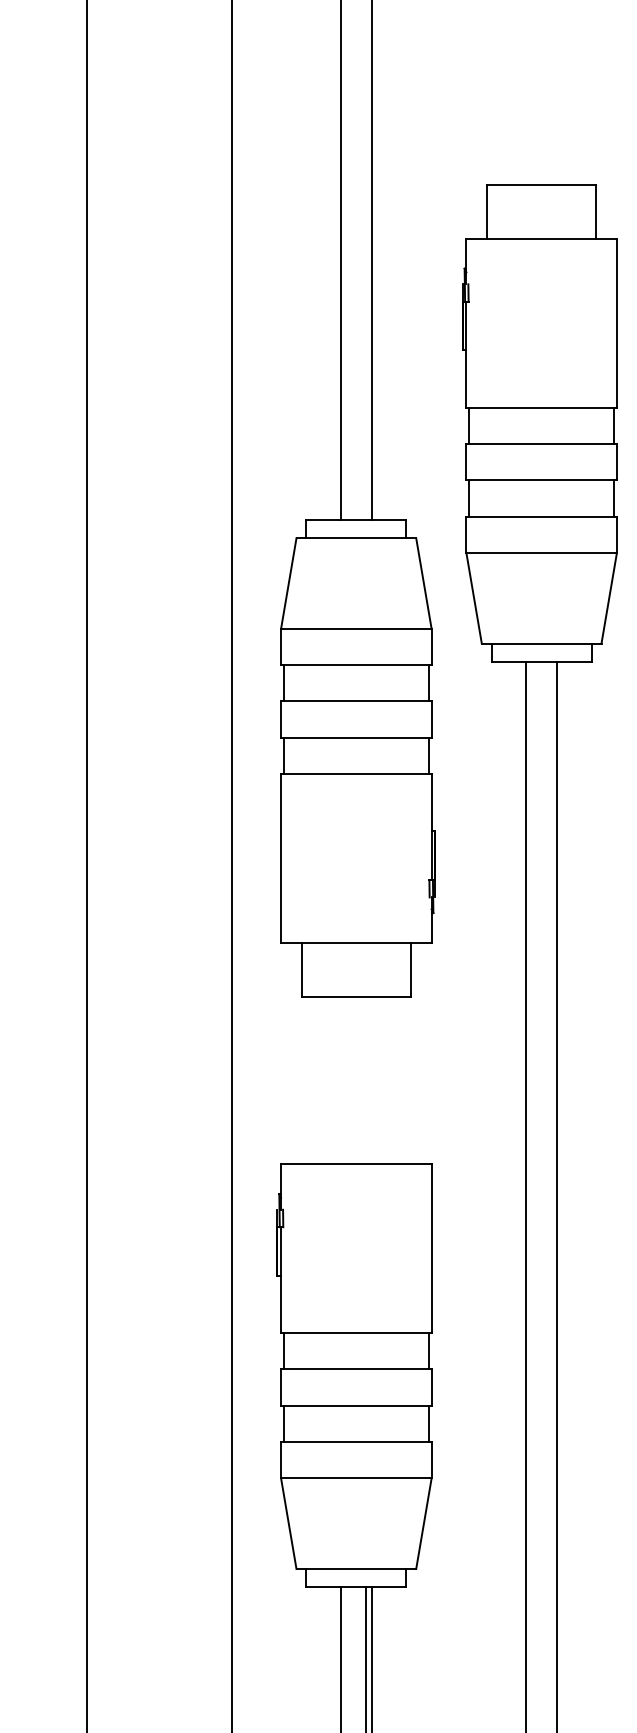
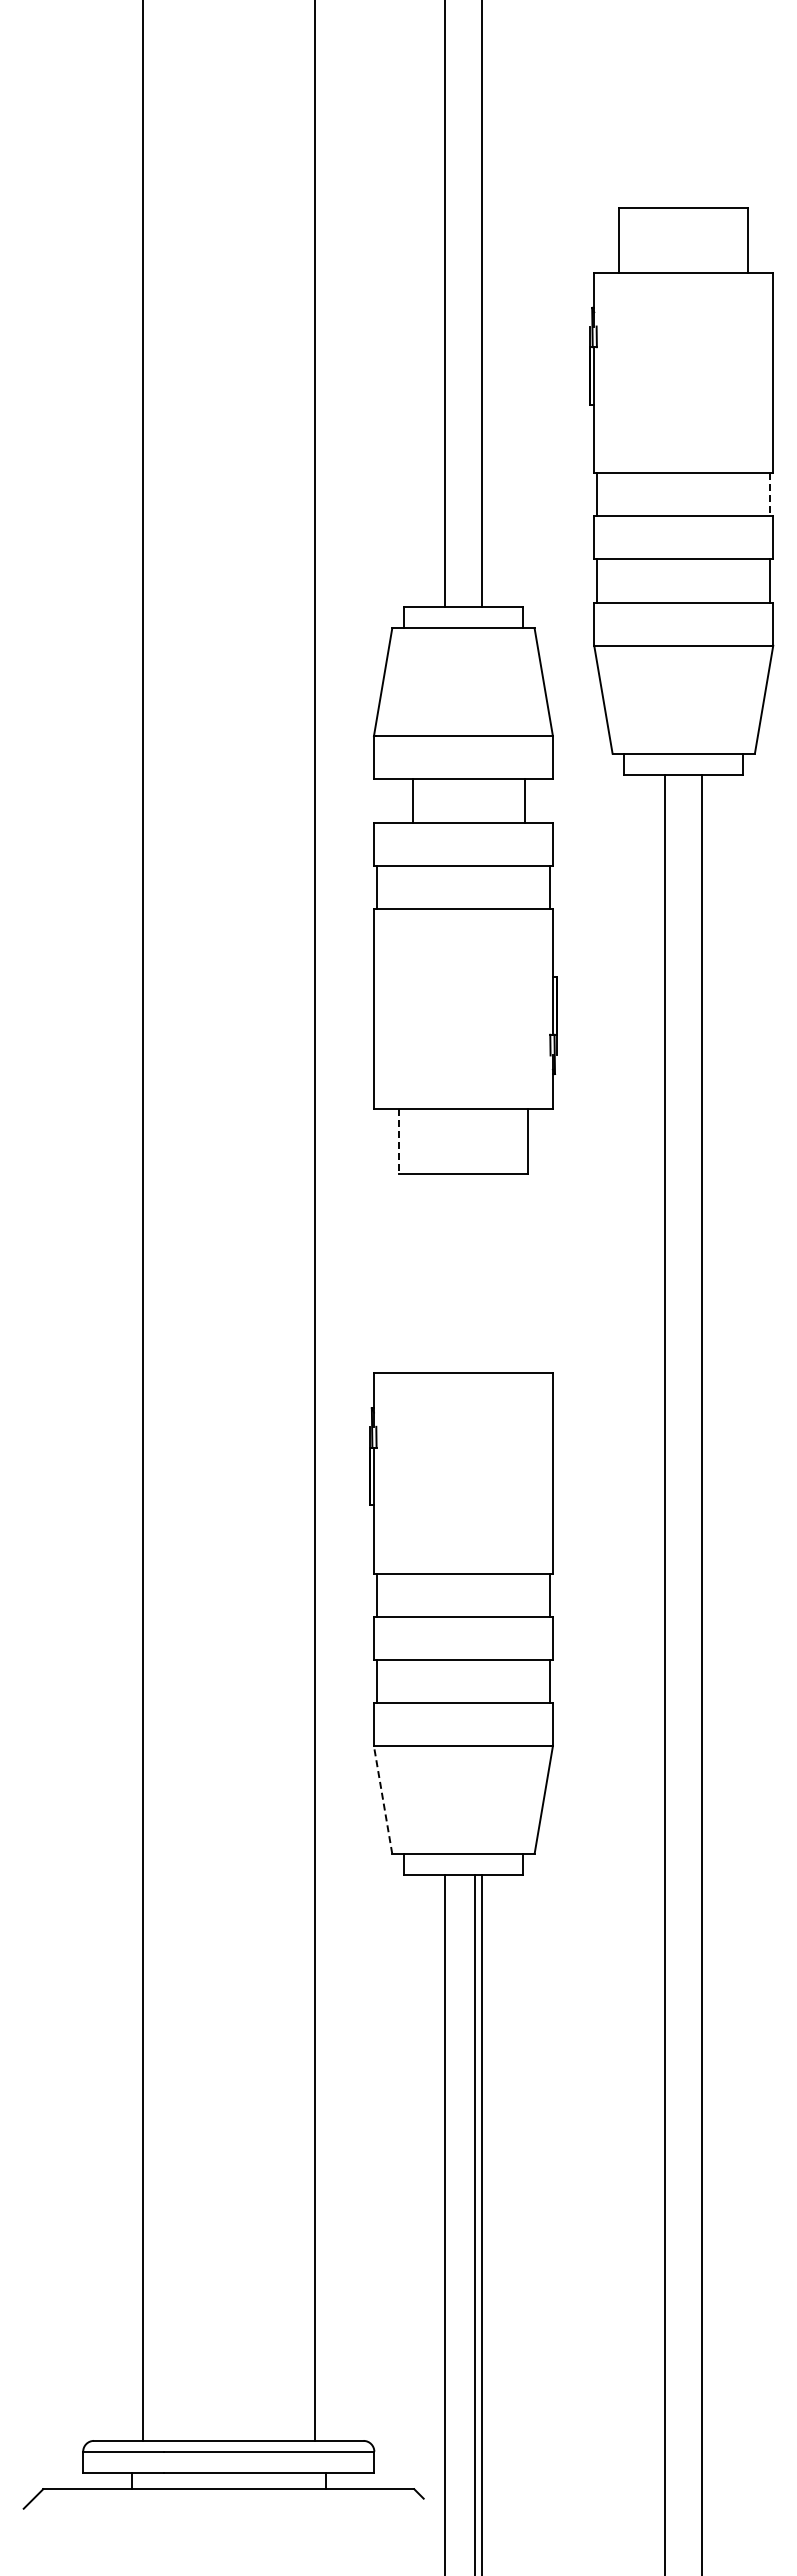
line: (614, 425) -> (770, 494), solid -> dashed
line: (284, 682) -> (413, 800), moved
line: (428, 682) -> (524, 800), moved
line: (301, 970) -> (398, 1142), solid -> dashed
line: (289, 1523) -> (383, 1799), solid -> dashed

